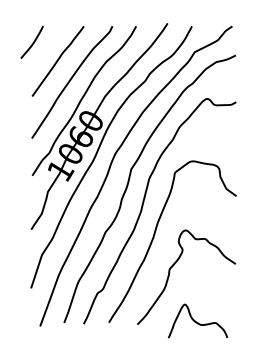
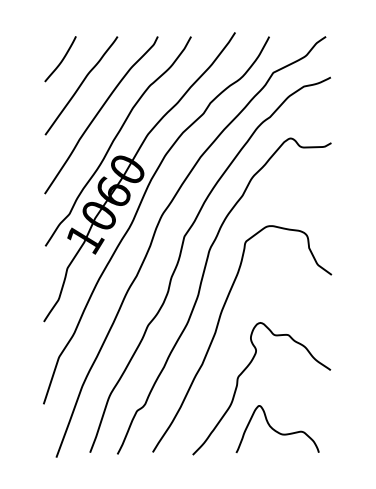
curve: (32, 42) -> (61, 59), moved
curve: (196, 321) -> (275, 429), moved

